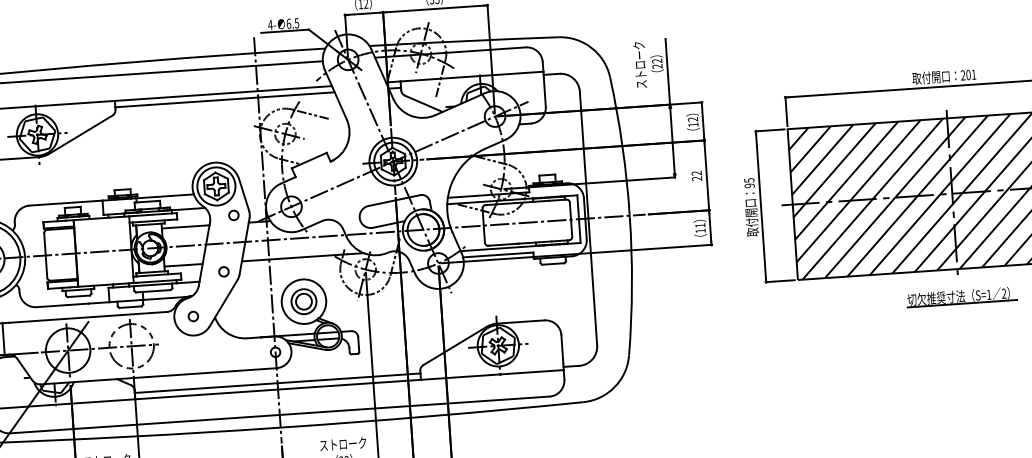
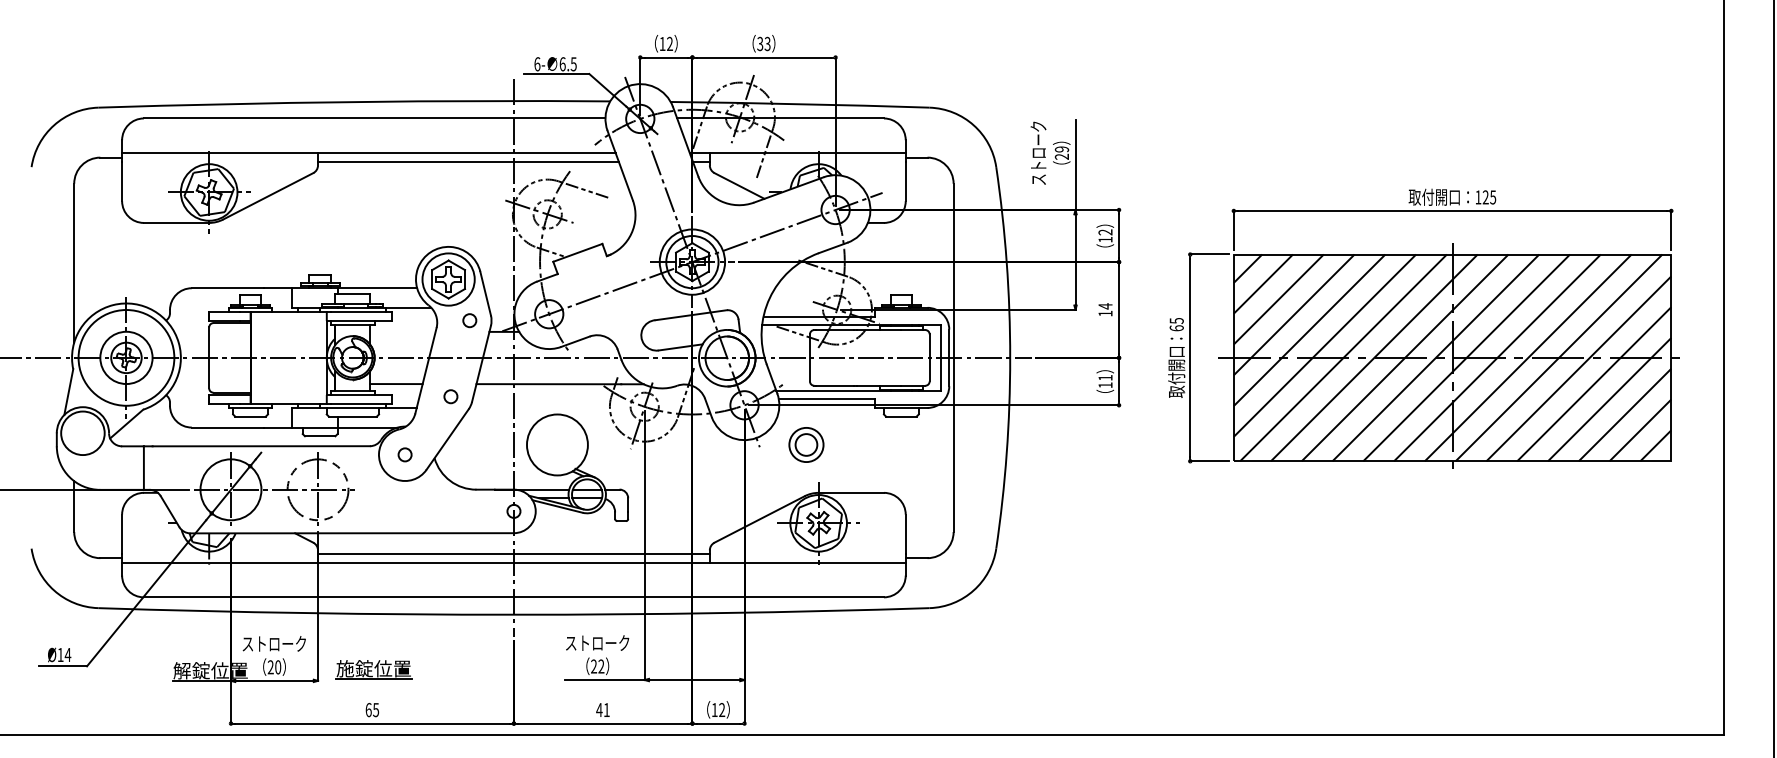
text: (270, 25) -> (537, 64), 4- -> 6-
text: (657, 61) -> (1062, 149), 22 -> 29
text: (968, 75) -> (1485, 197), 201 -> 125
text: (696, 175) -> (1105, 309), 22 -> 14
text: (749, 186) -> (1176, 328), 95 -> 65
line: (185, 226) -> (402, 331), removed
part: (961, 296) -> (1455, 499), removed
part: (303, 301) -> (806, 444), moved

